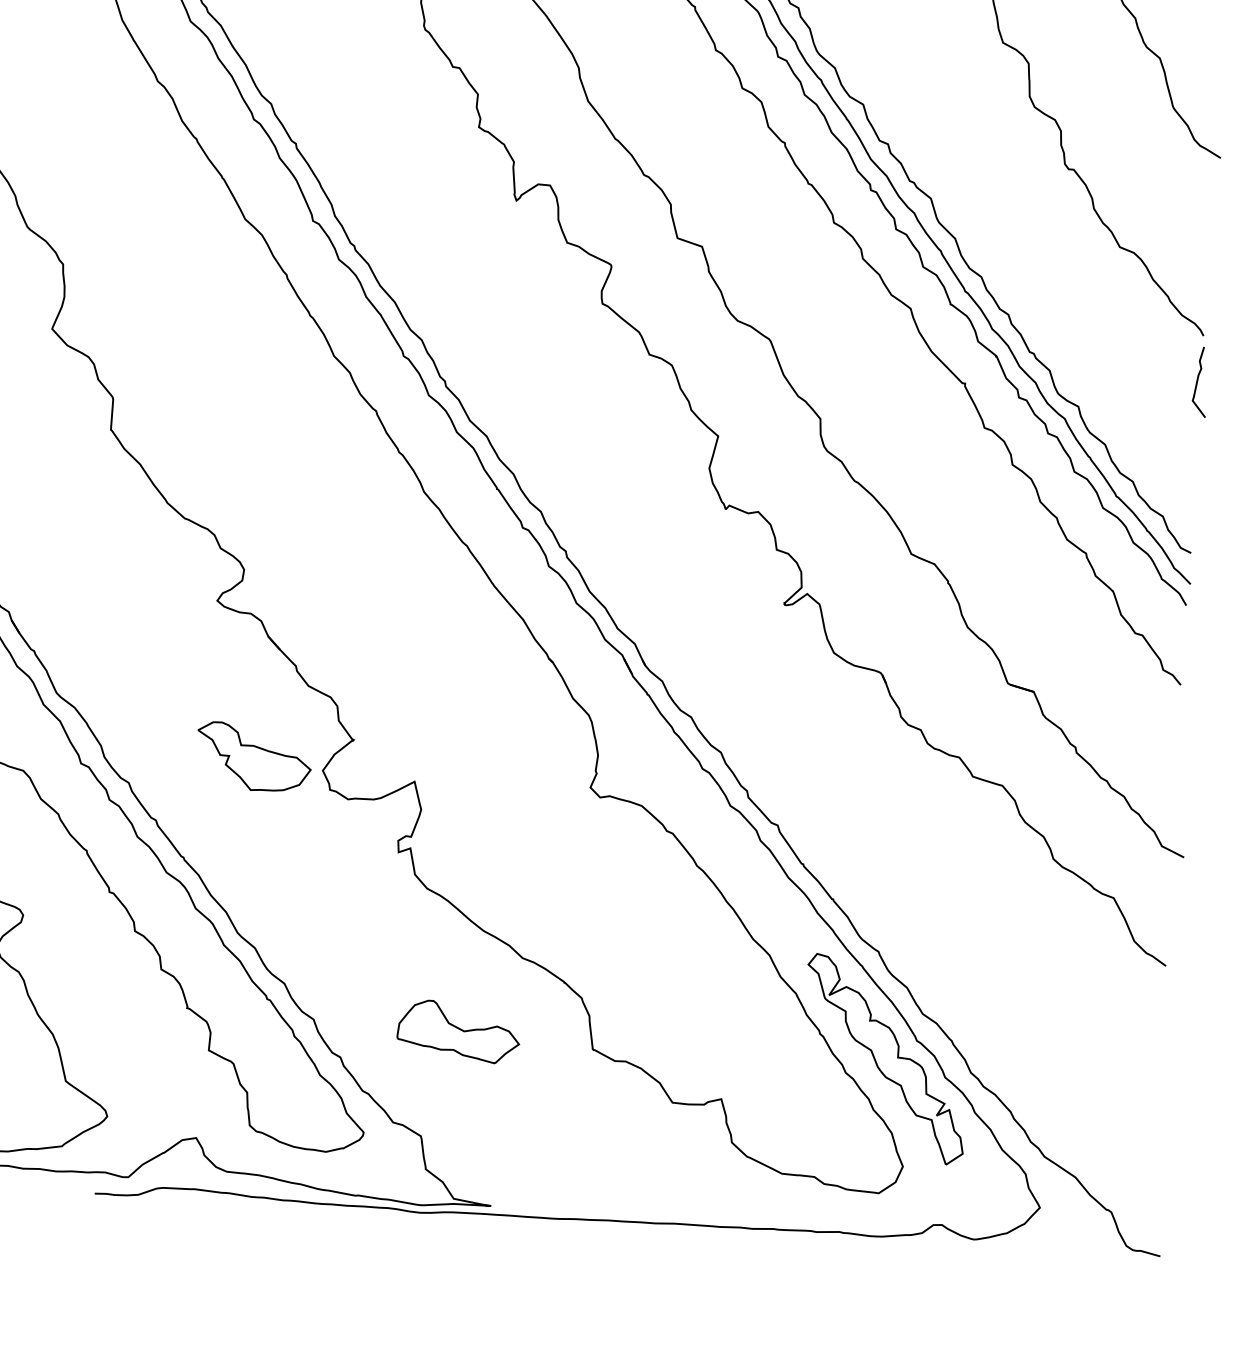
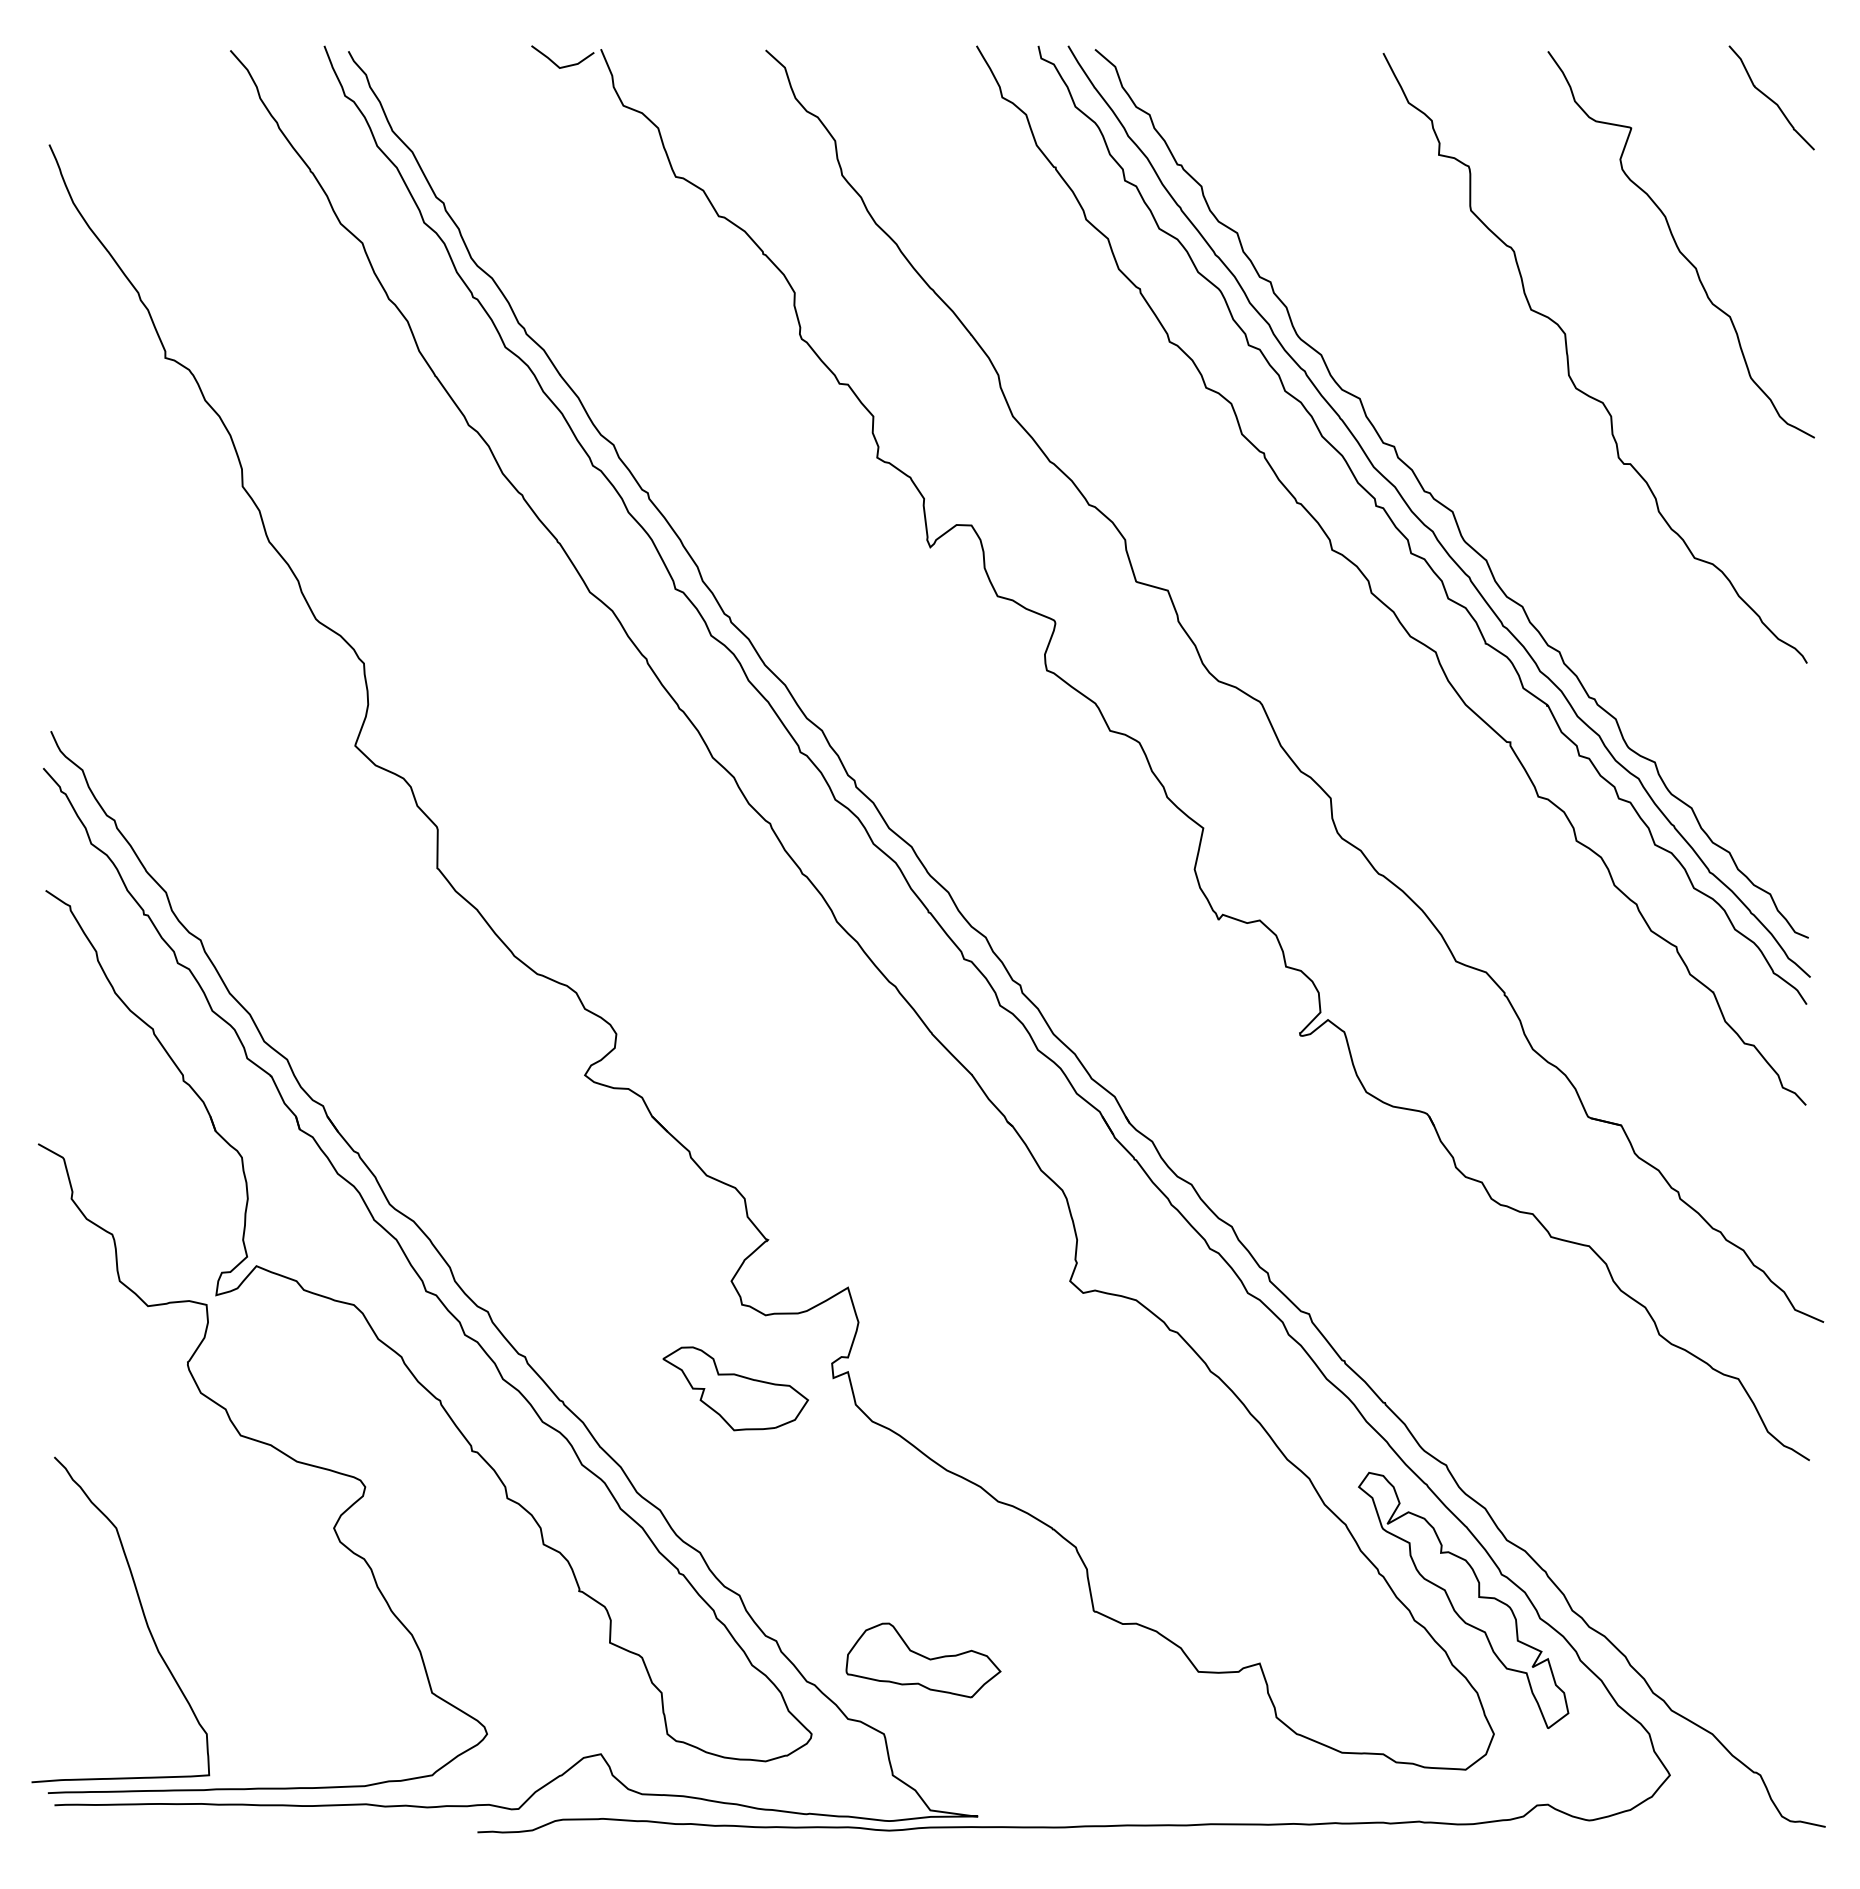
curve: (1197, 381) -> (1803, 721), removed
part: (253, 757) -> (735, 1388), moved
part: (458, 1031) -> (923, 1660), moved

